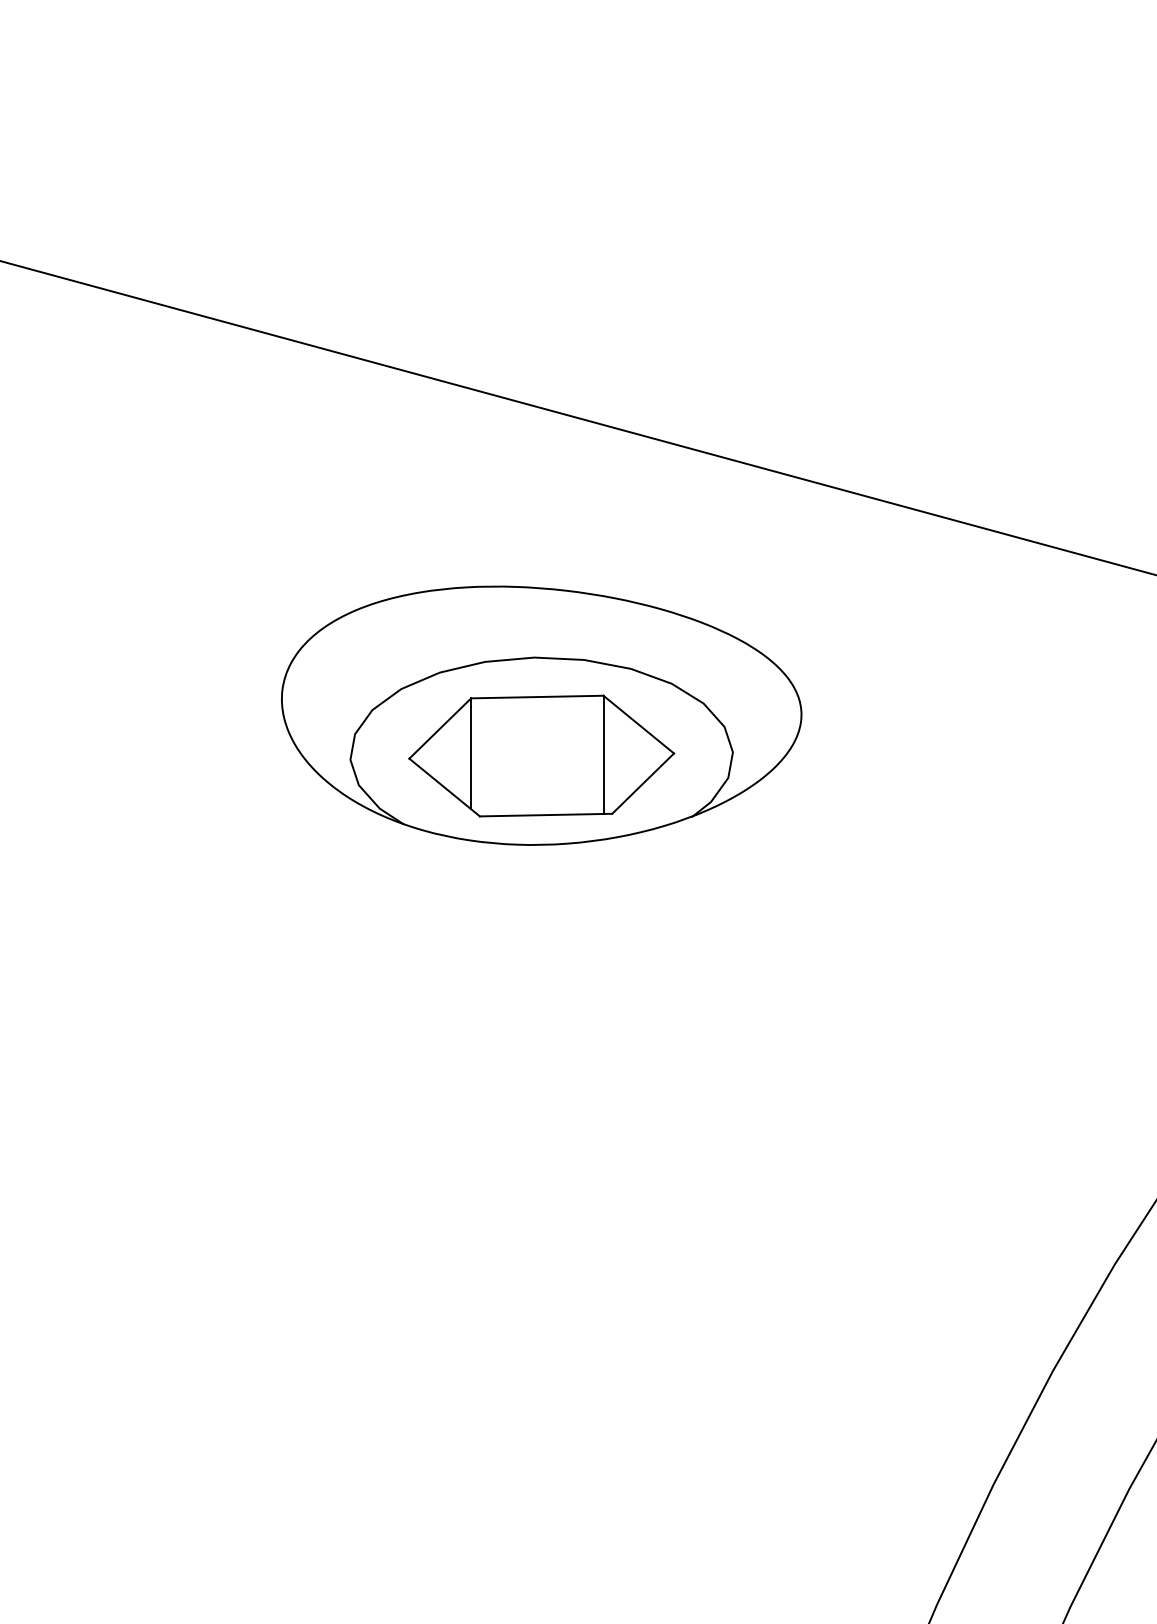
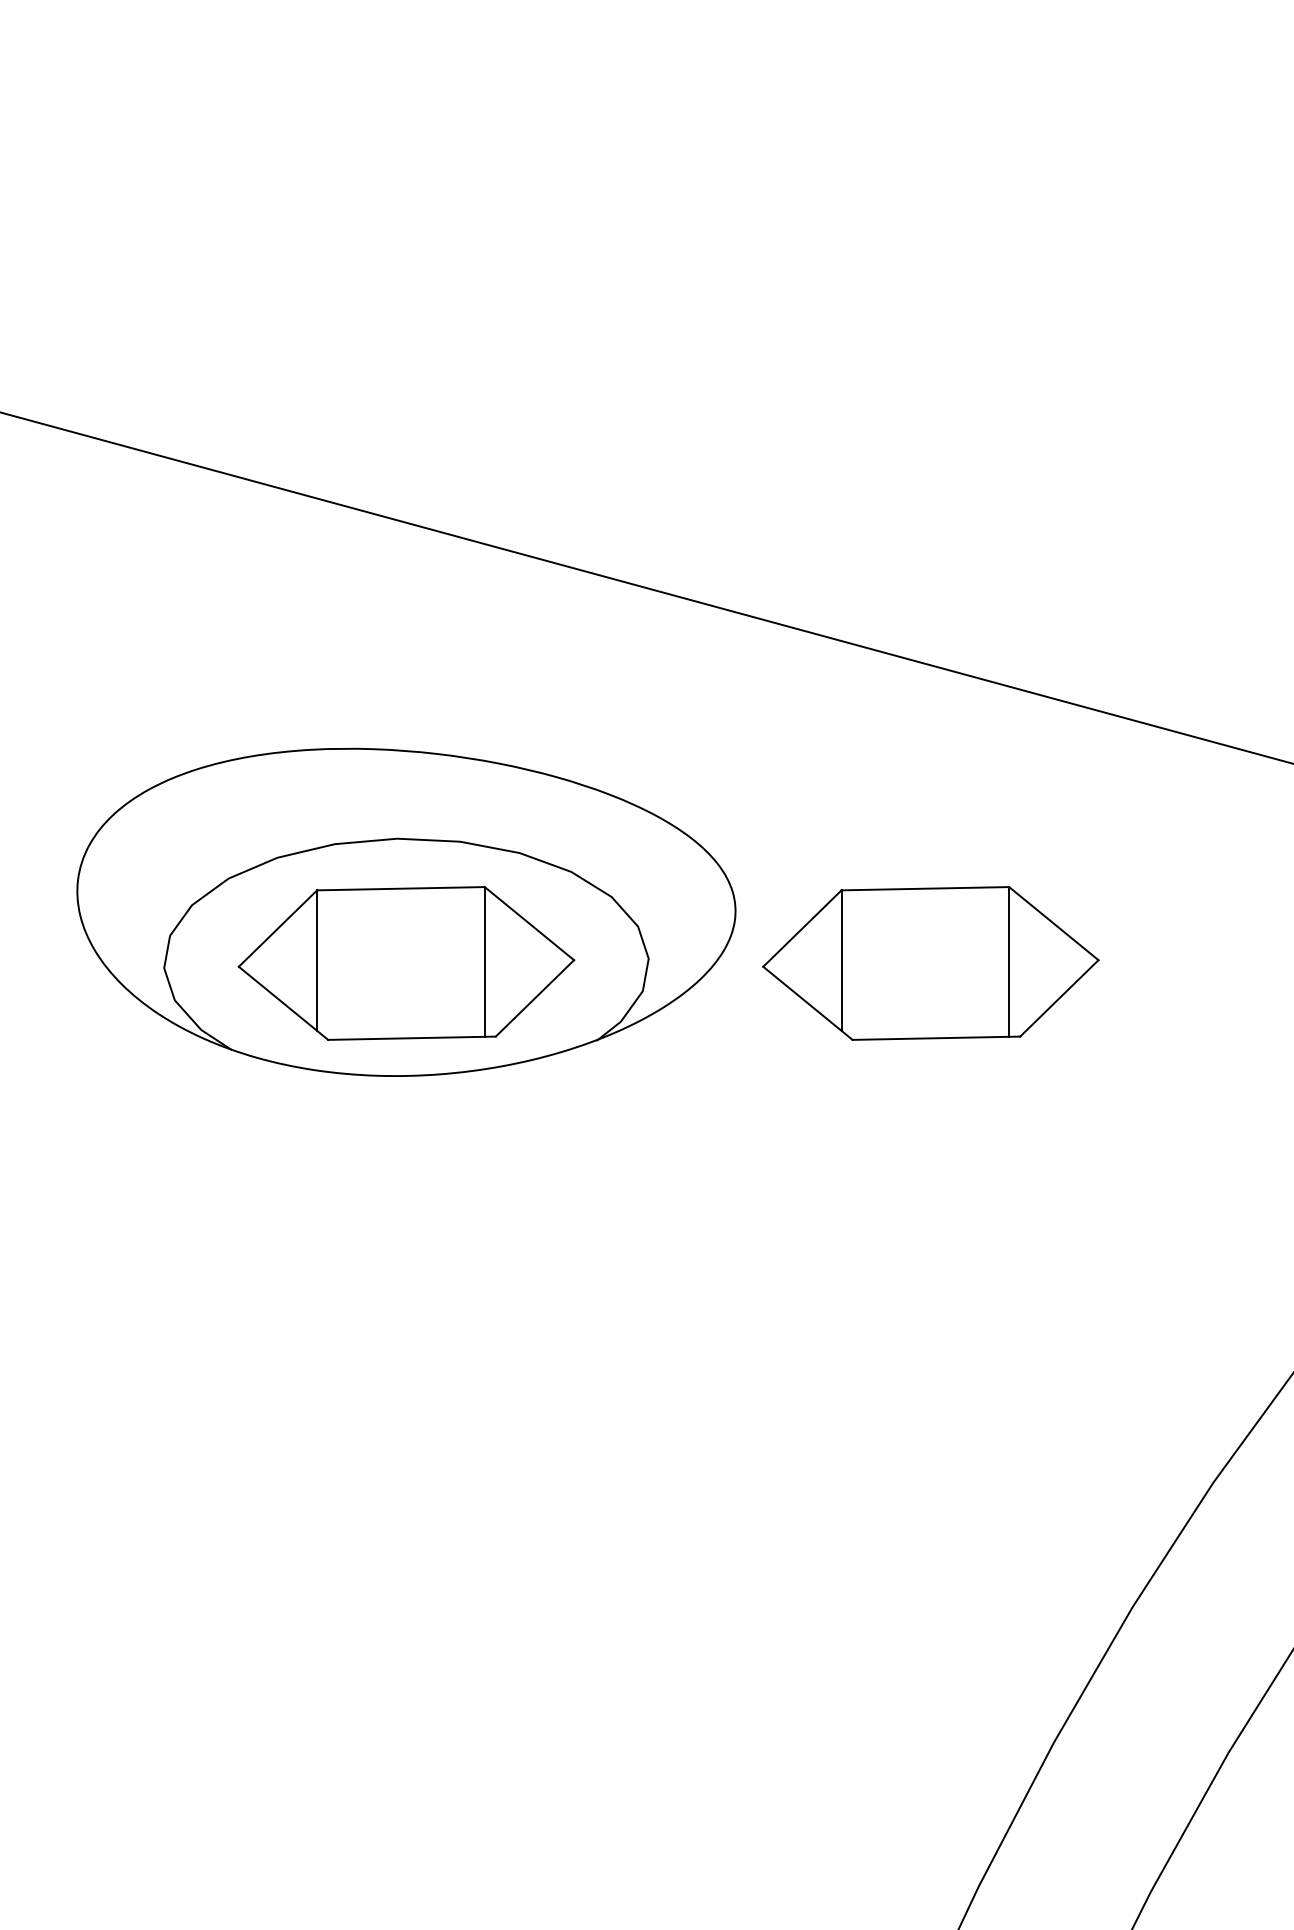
part: (955, 755) -> (930, 962), added

